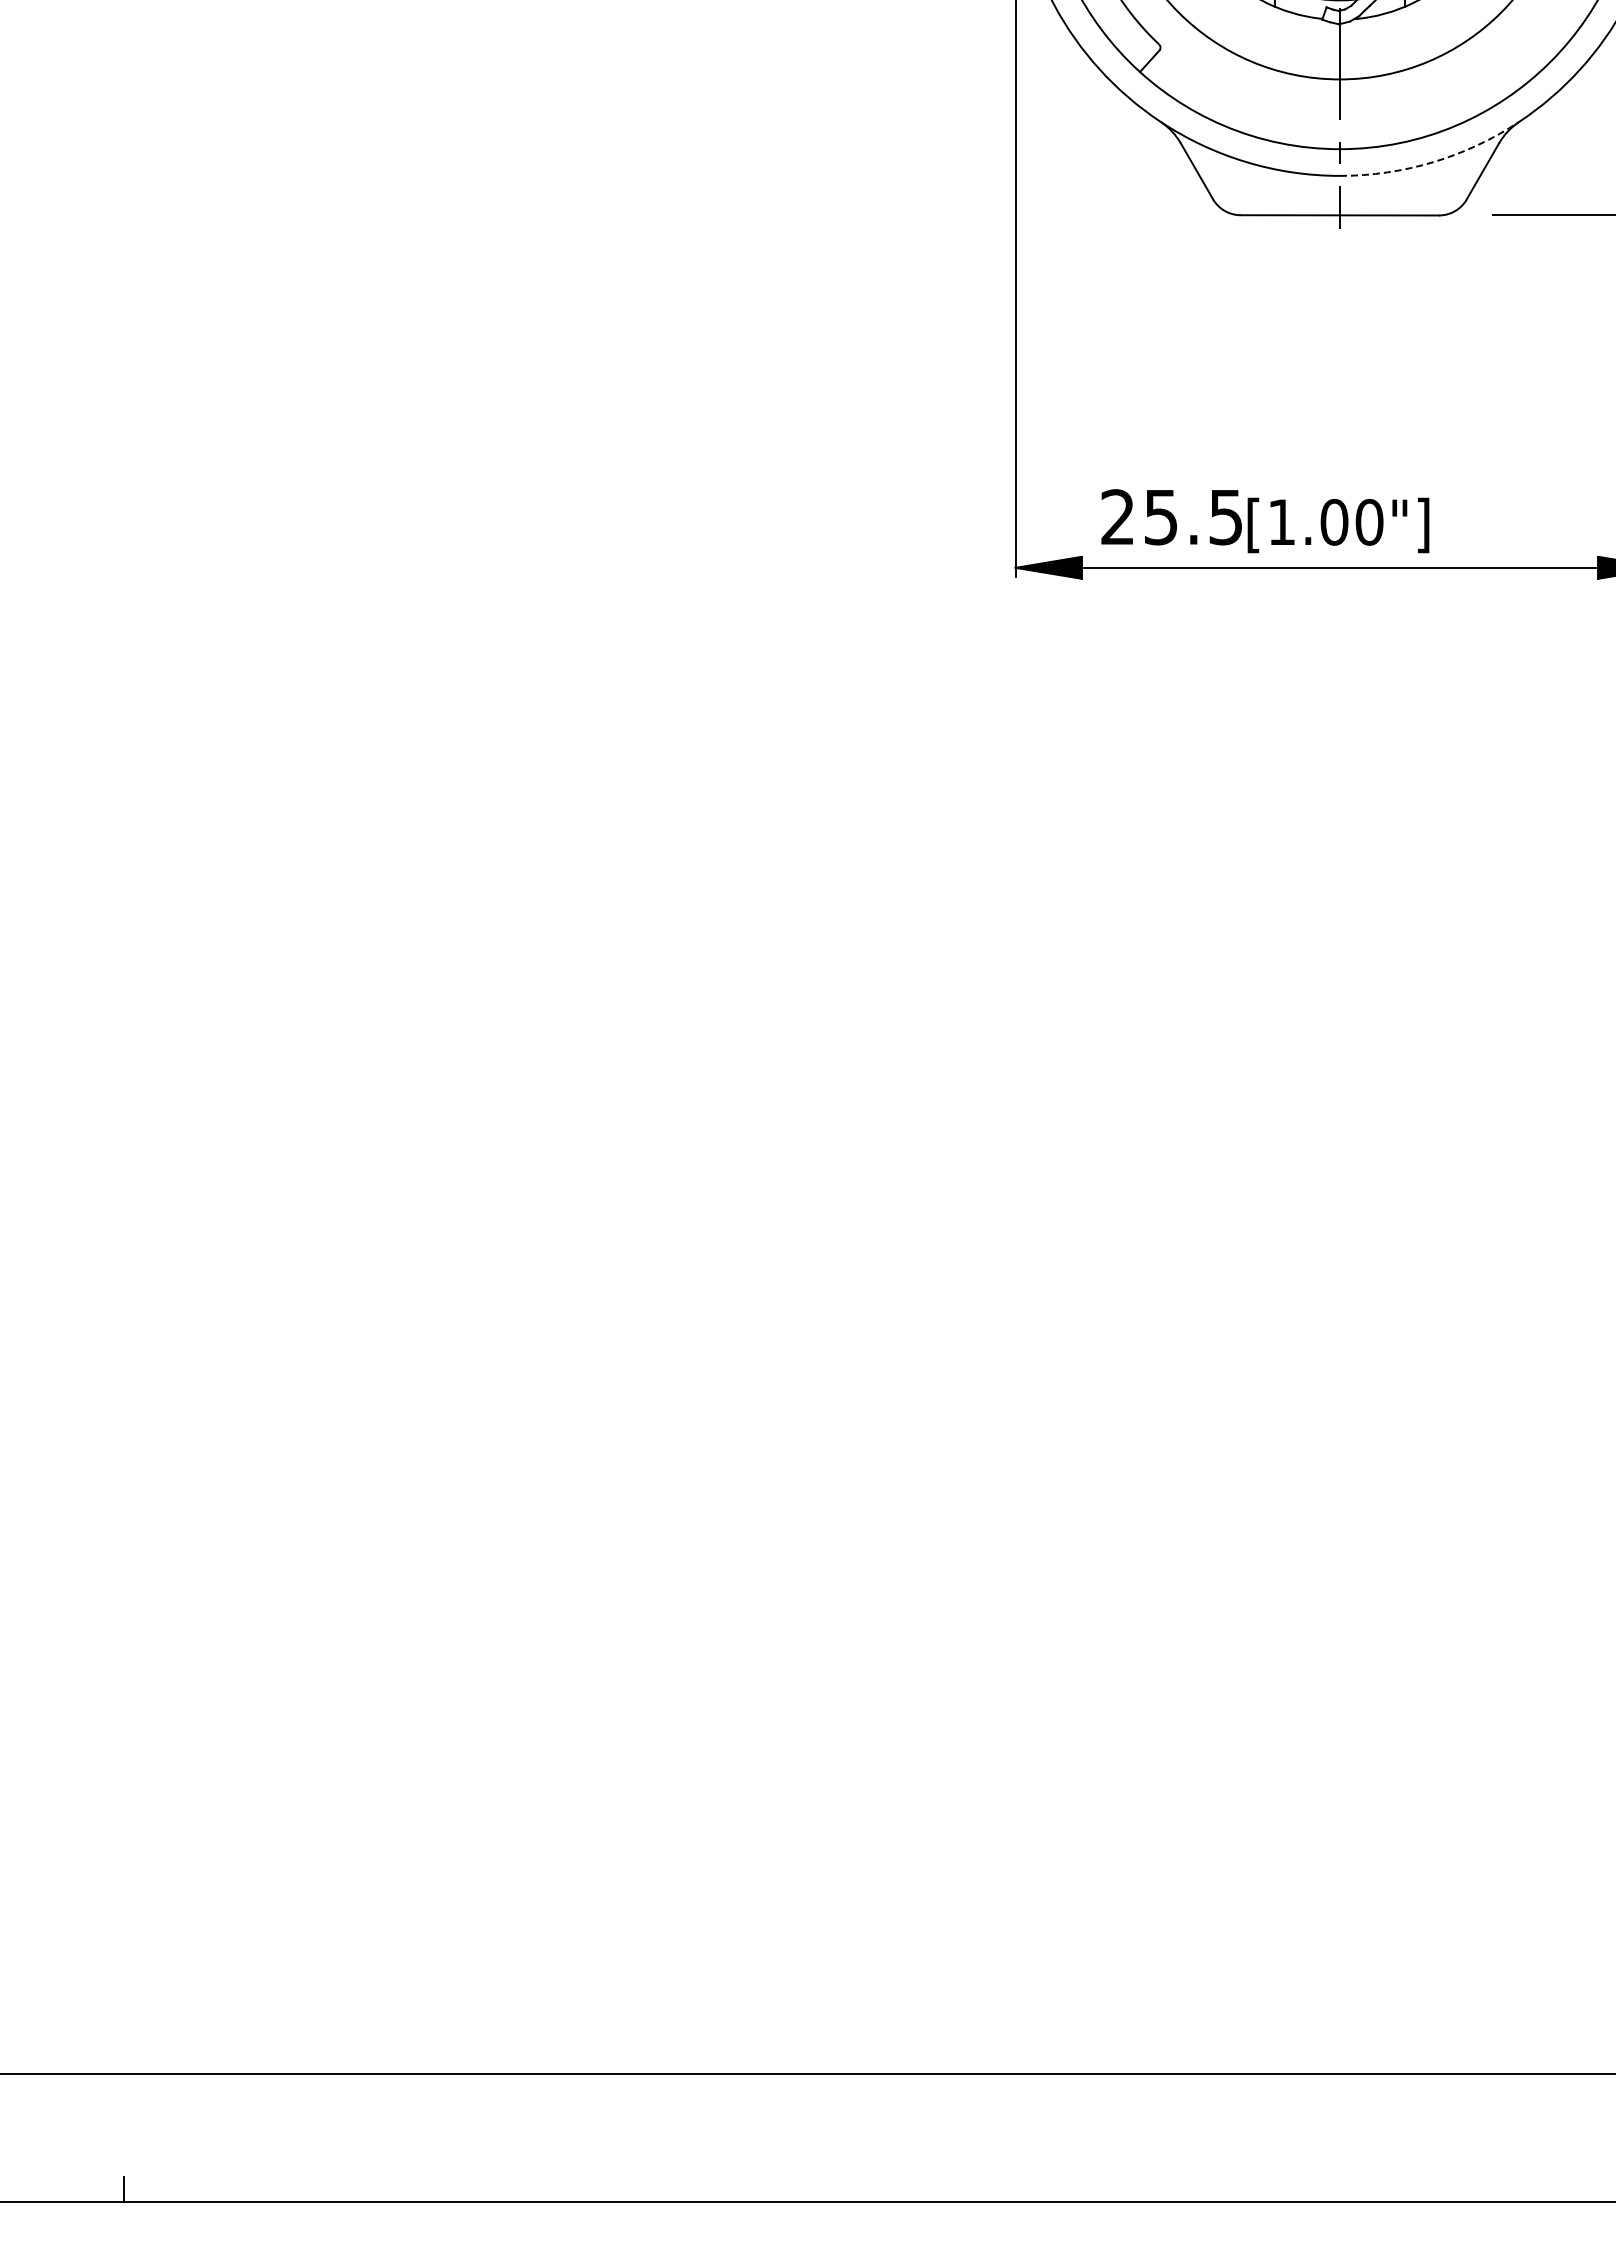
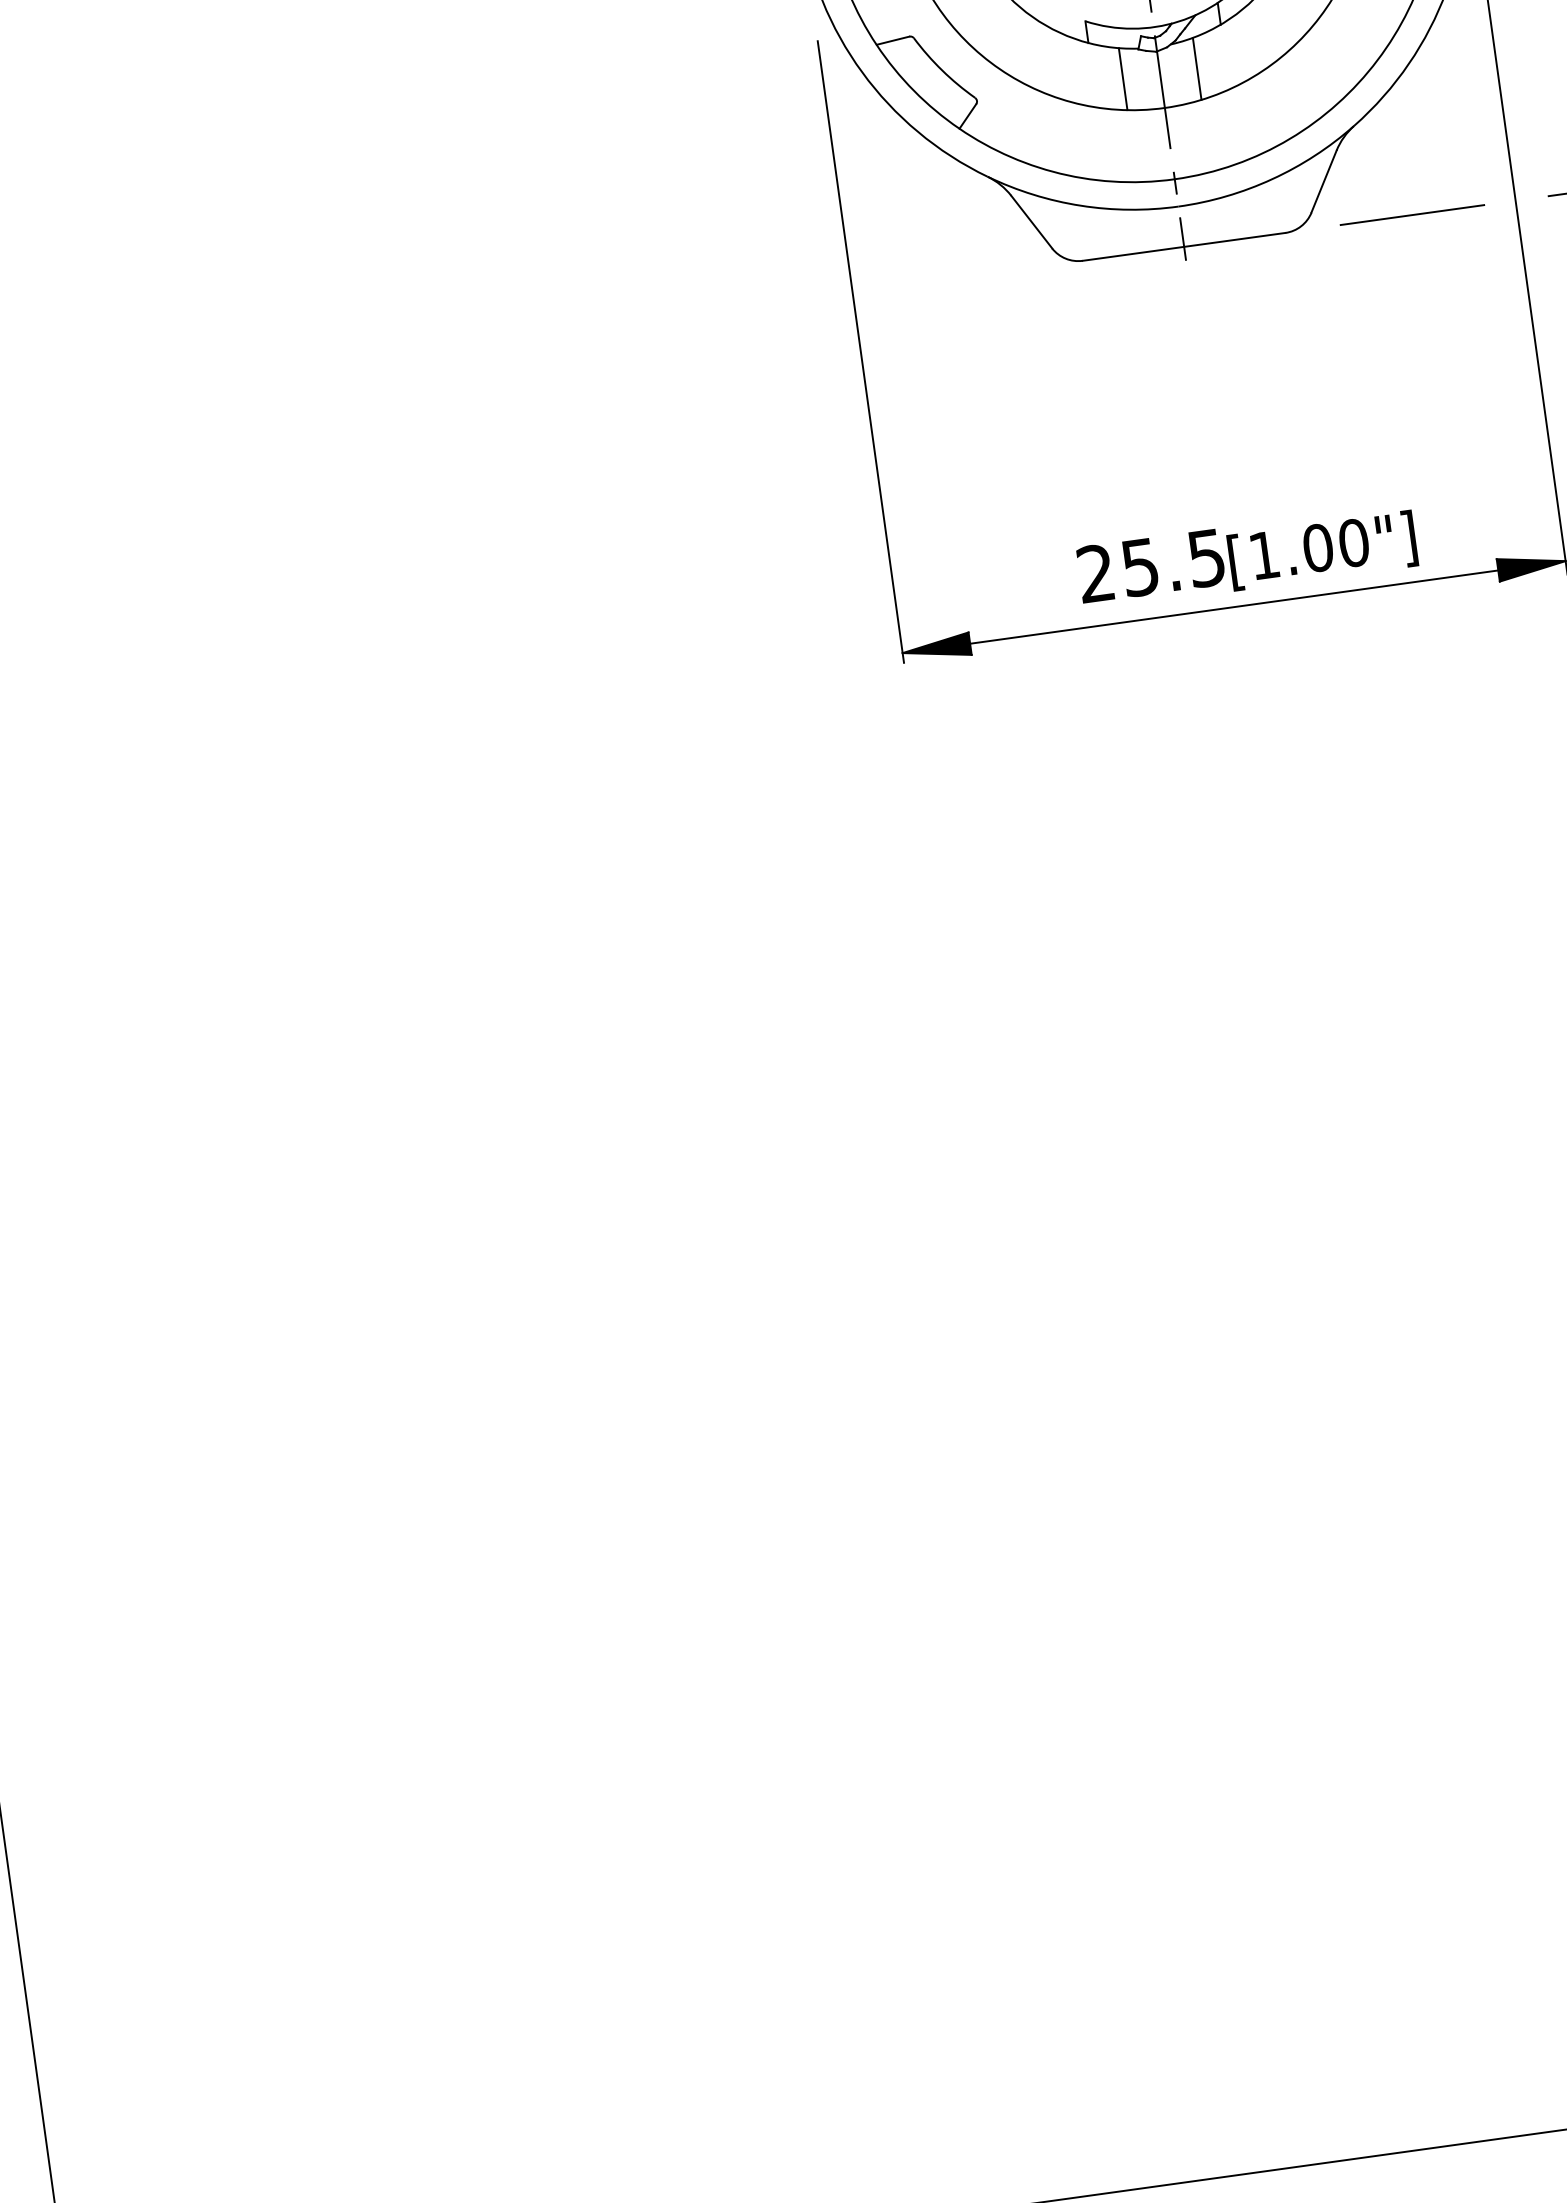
line: (1303, 45) -> (1122, 78), added
line: (1376, 45) -> (1197, 68), added
arc: (1433, 162) -> (1272, 179), dashed -> solid
text: (1265, 521) -> (1247, 556), moved

